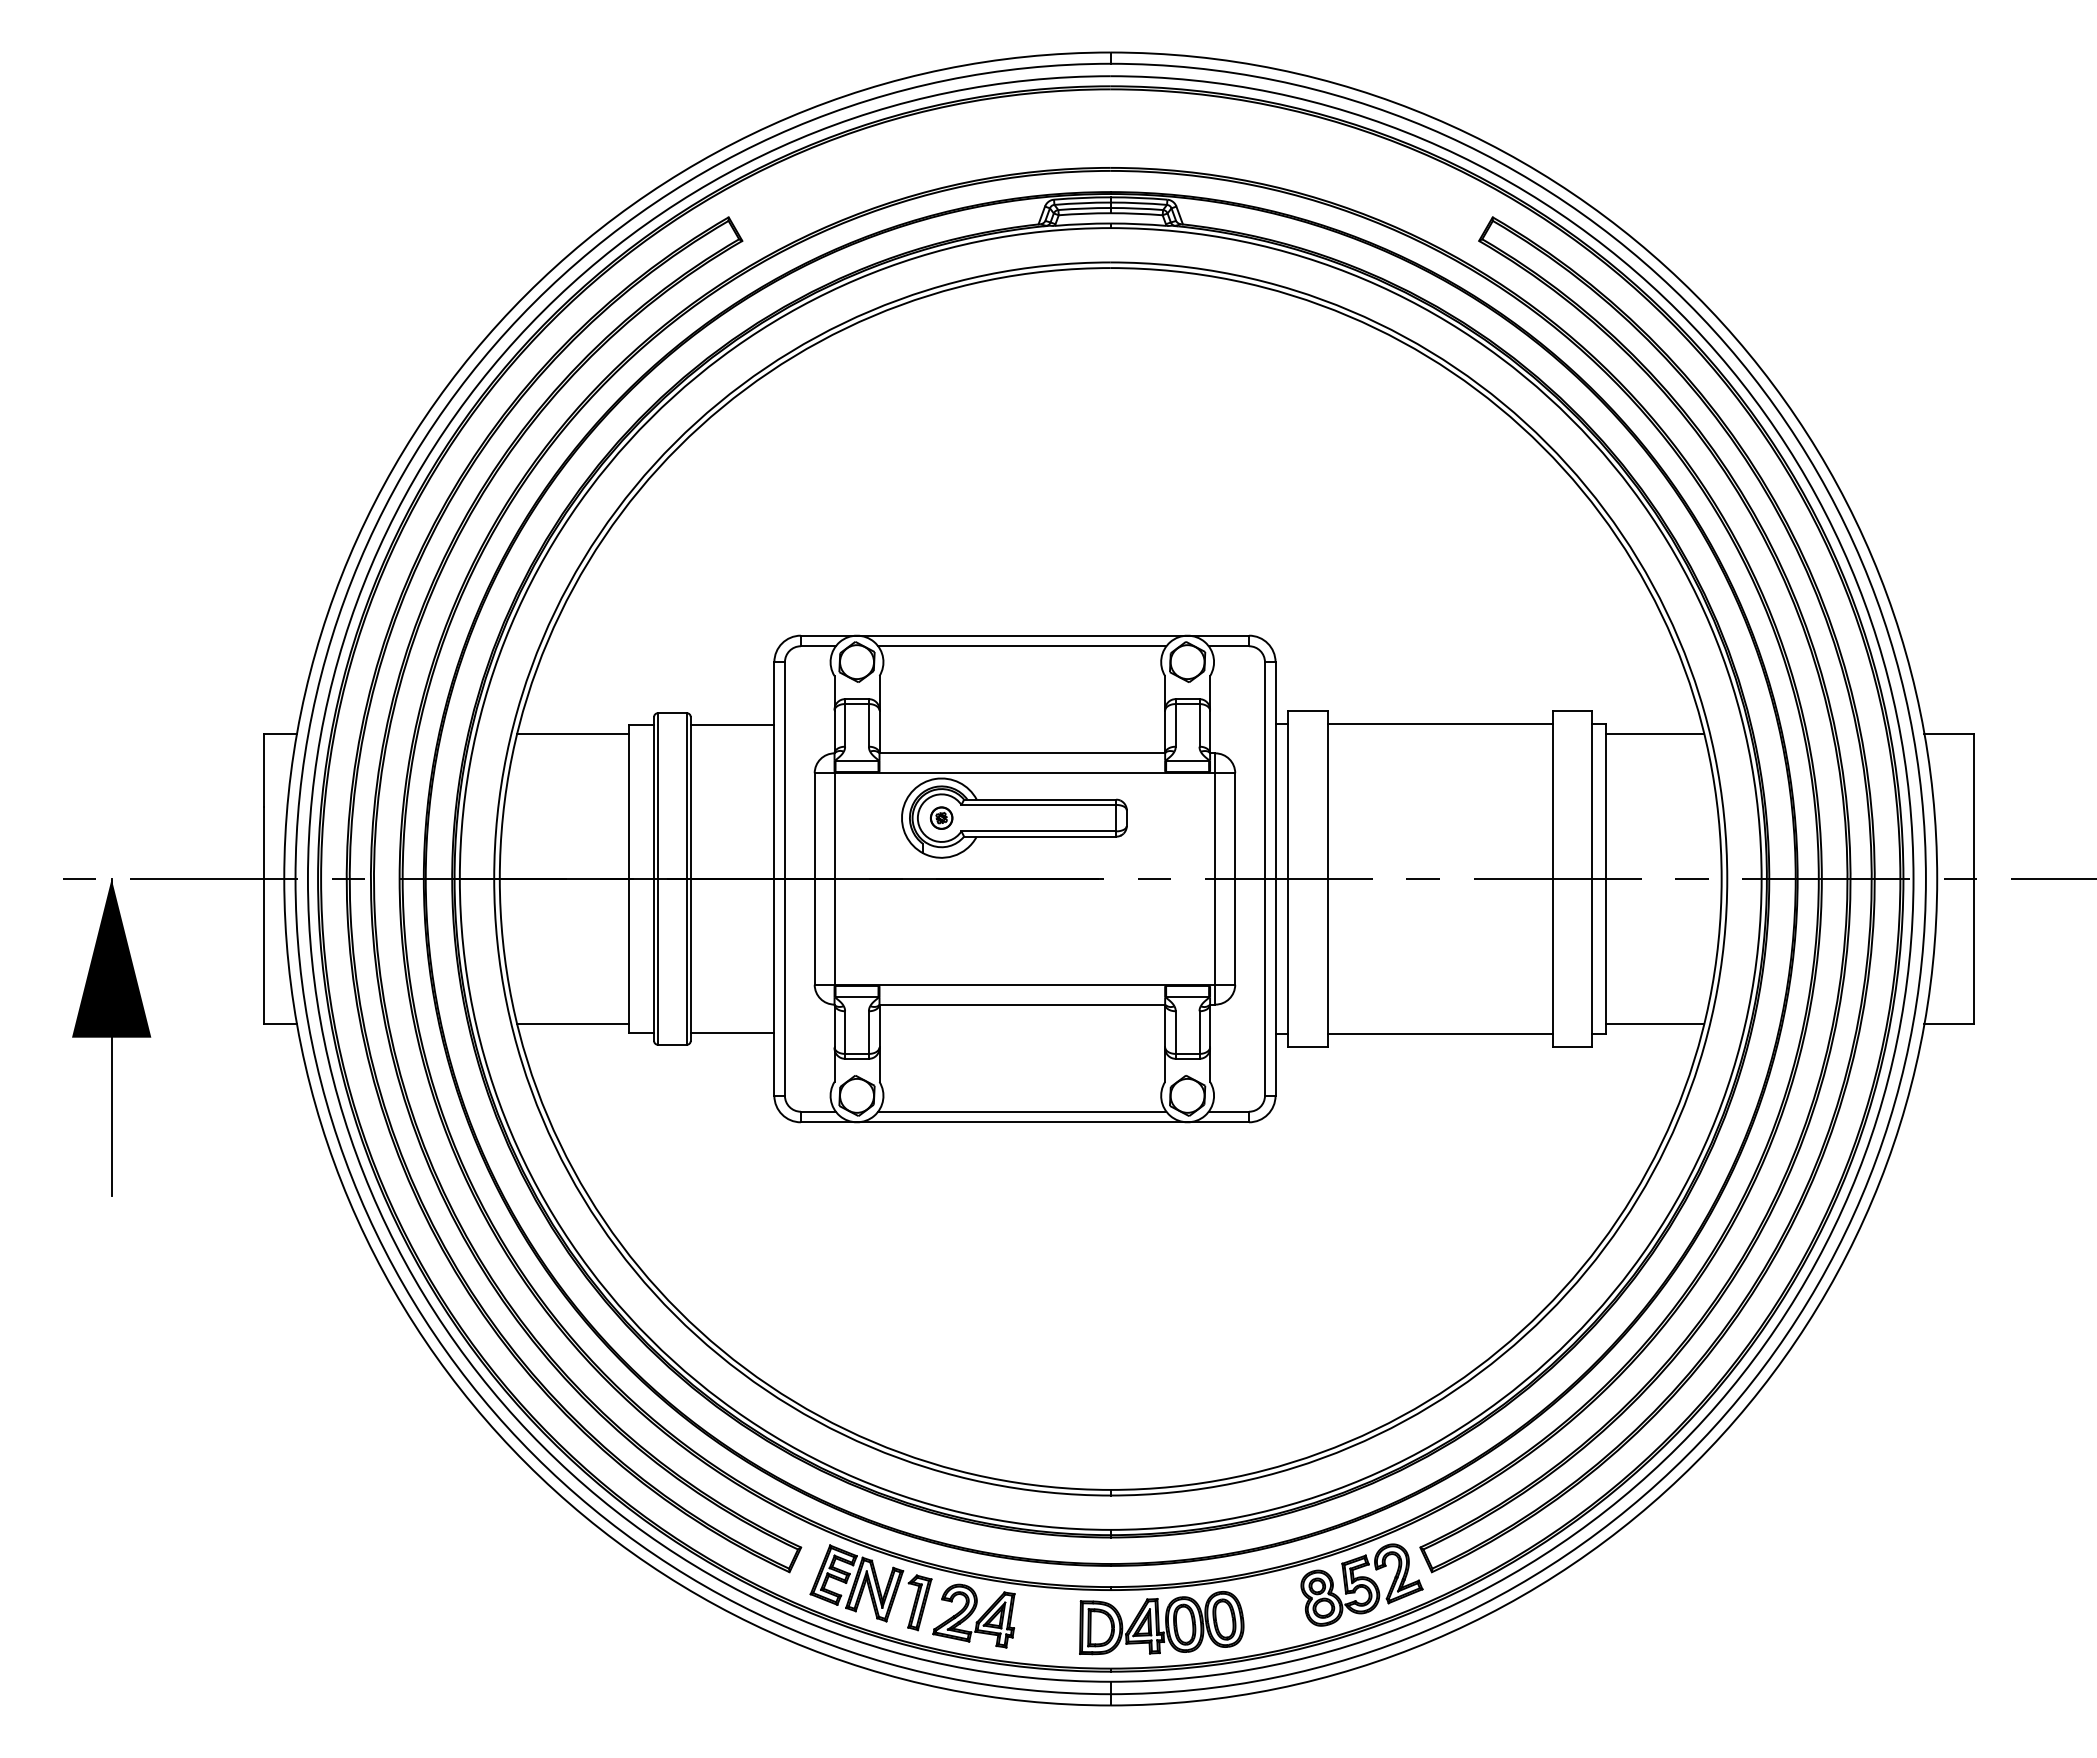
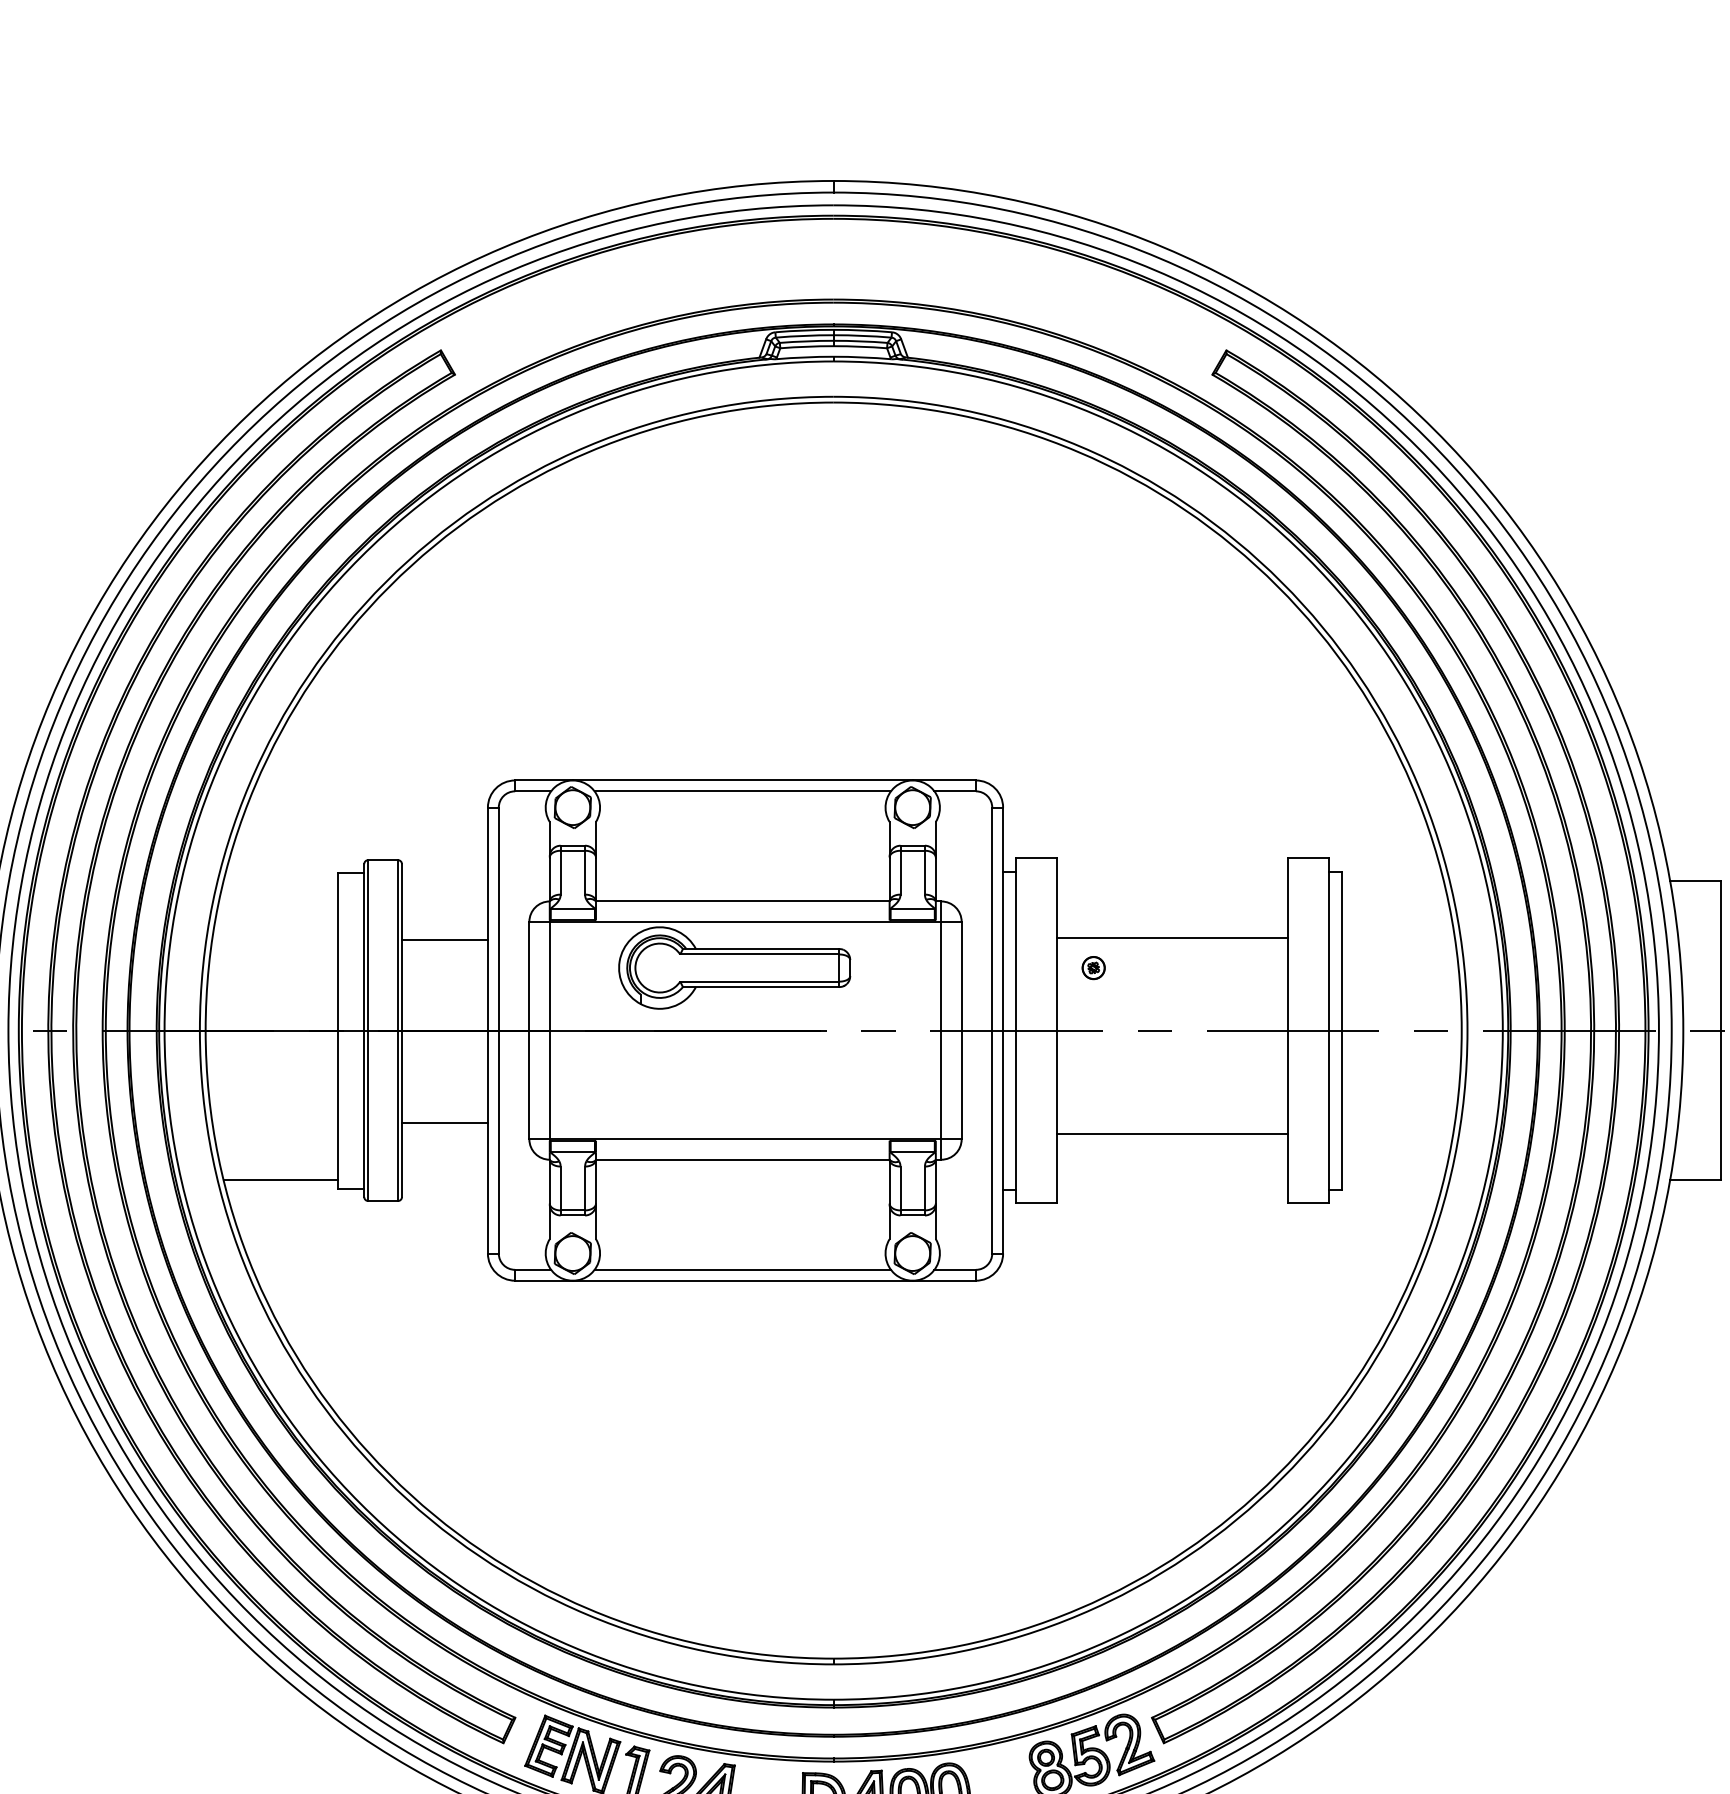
line: (1439, 724) -> (1171, 938), moved
line: (732, 725) -> (444, 940), moved
line: (572, 733) -> (280, 881), removed
line: (1654, 733) -> (1392, 881), removed
part: (941, 817) -> (1093, 967), moved
line: (1654, 1024) -> (1392, 1180), removed
line: (732, 1032) -> (444, 1122), moved
line: (1439, 1033) -> (1171, 1133), moved

